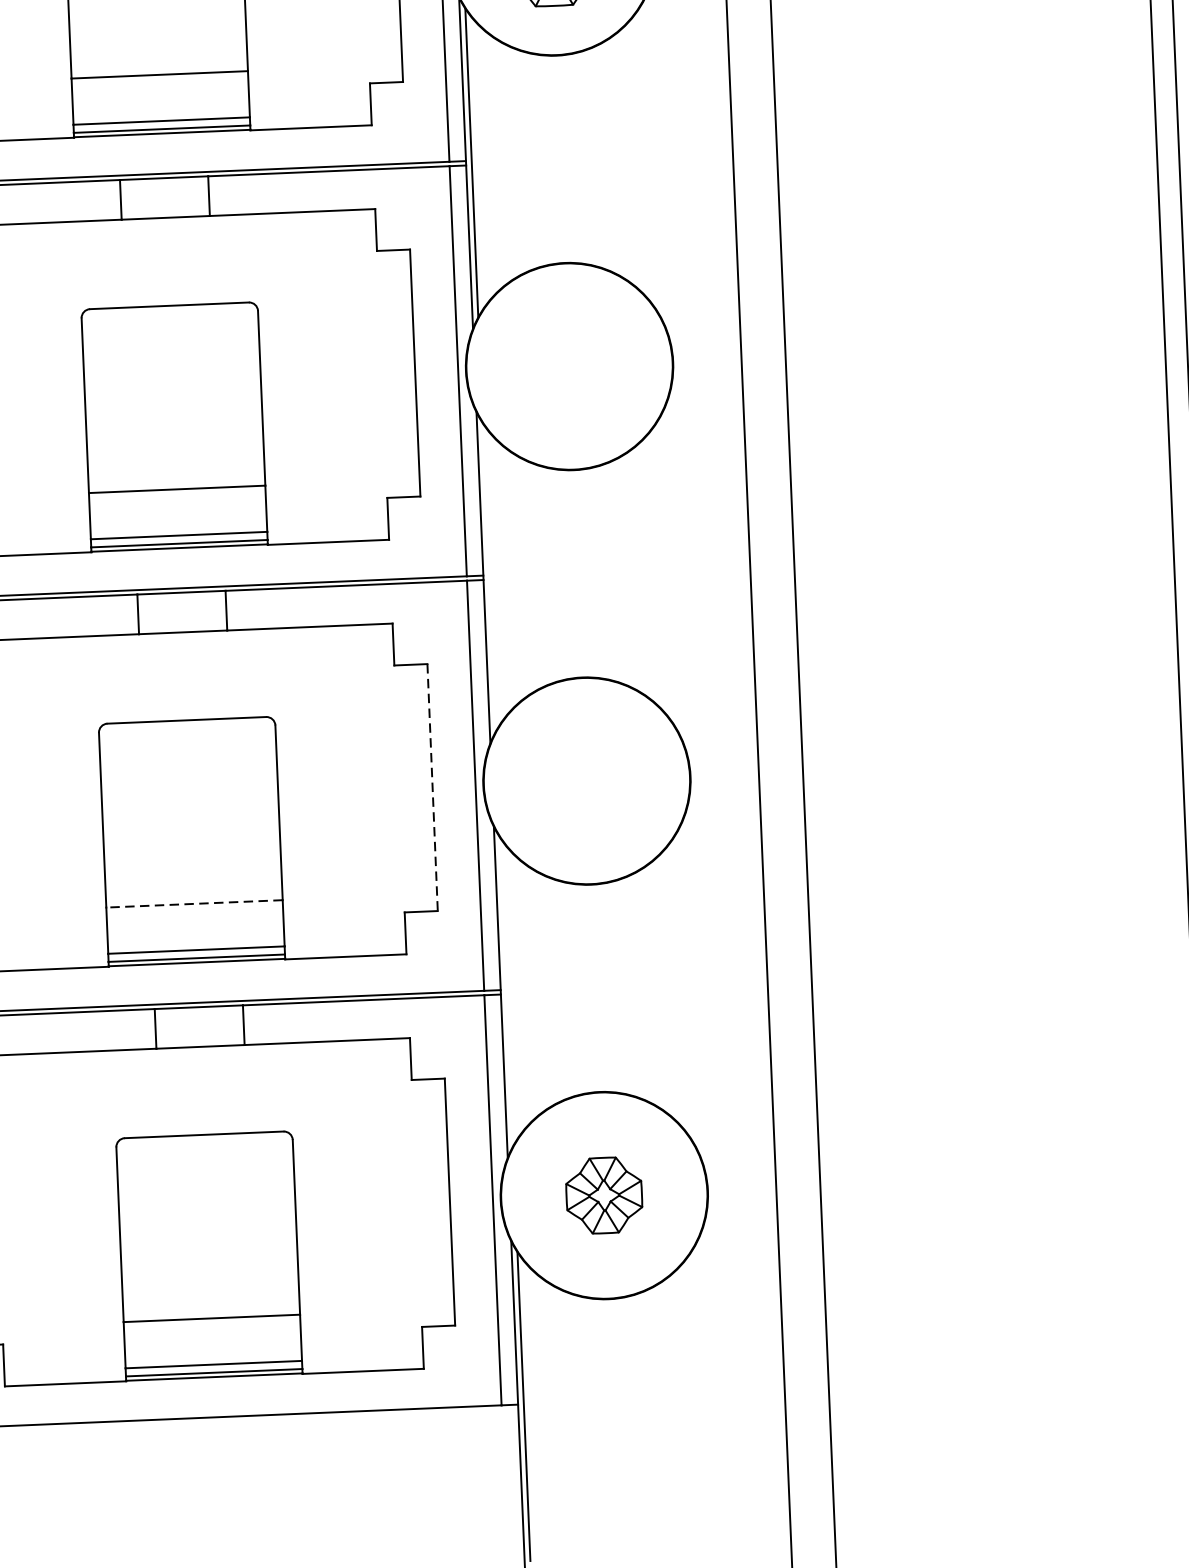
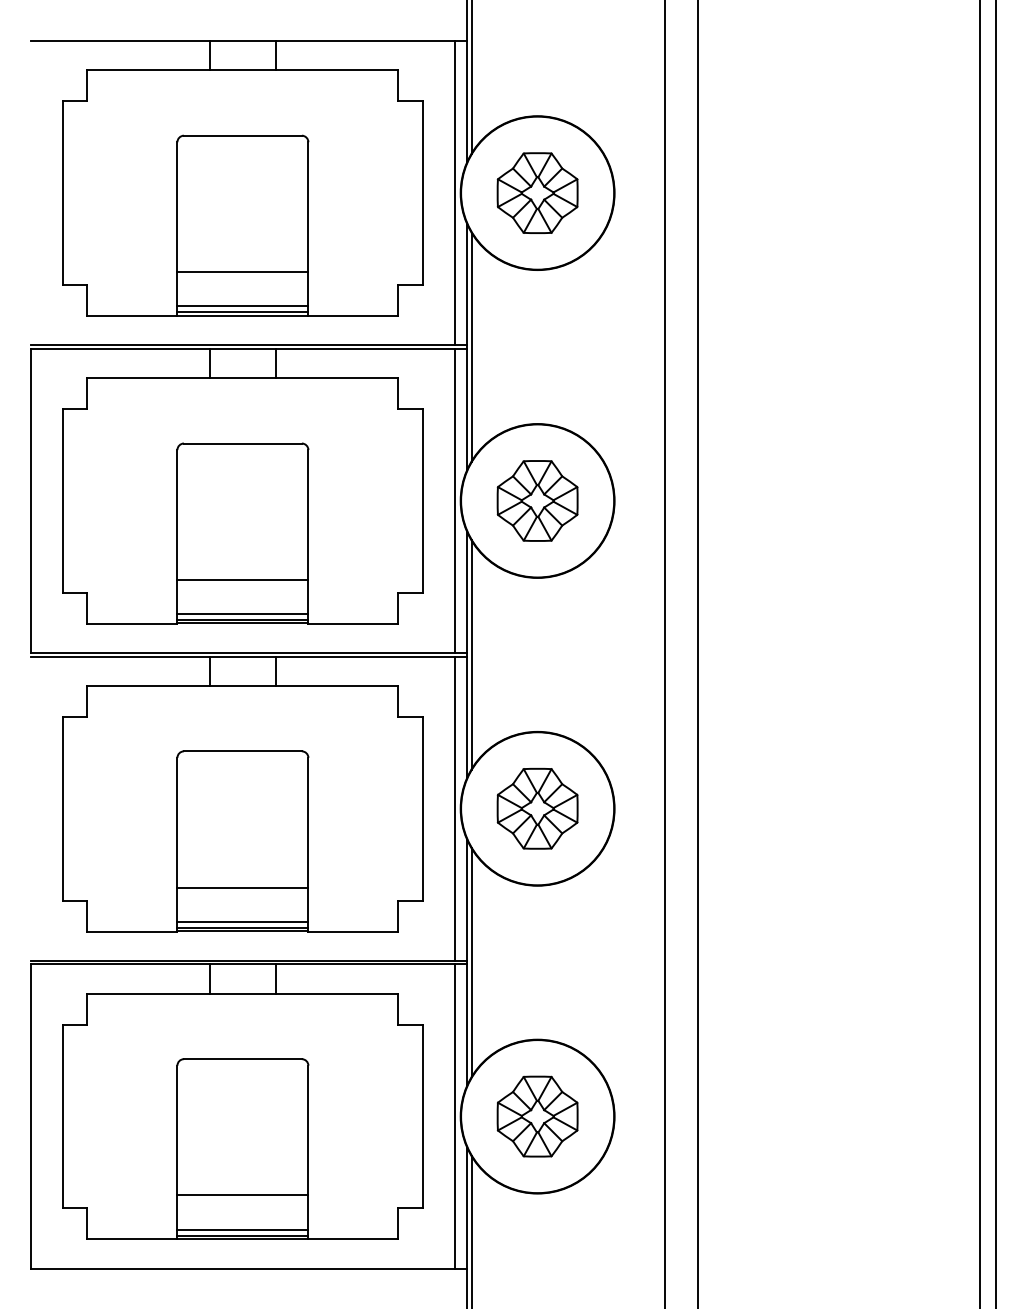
part: (569, 365) -> (537, 500), added
line: (489, 577) -> (471, 654), added
part: (586, 780) -> (537, 808), added
line: (433, 787) -> (423, 808), dashed -> solid
line: (193, 903) -> (242, 887), dashed -> solid
line: (506, 991) -> (471, 962), added
part: (604, 1195) -> (537, 1116), size x1.43

